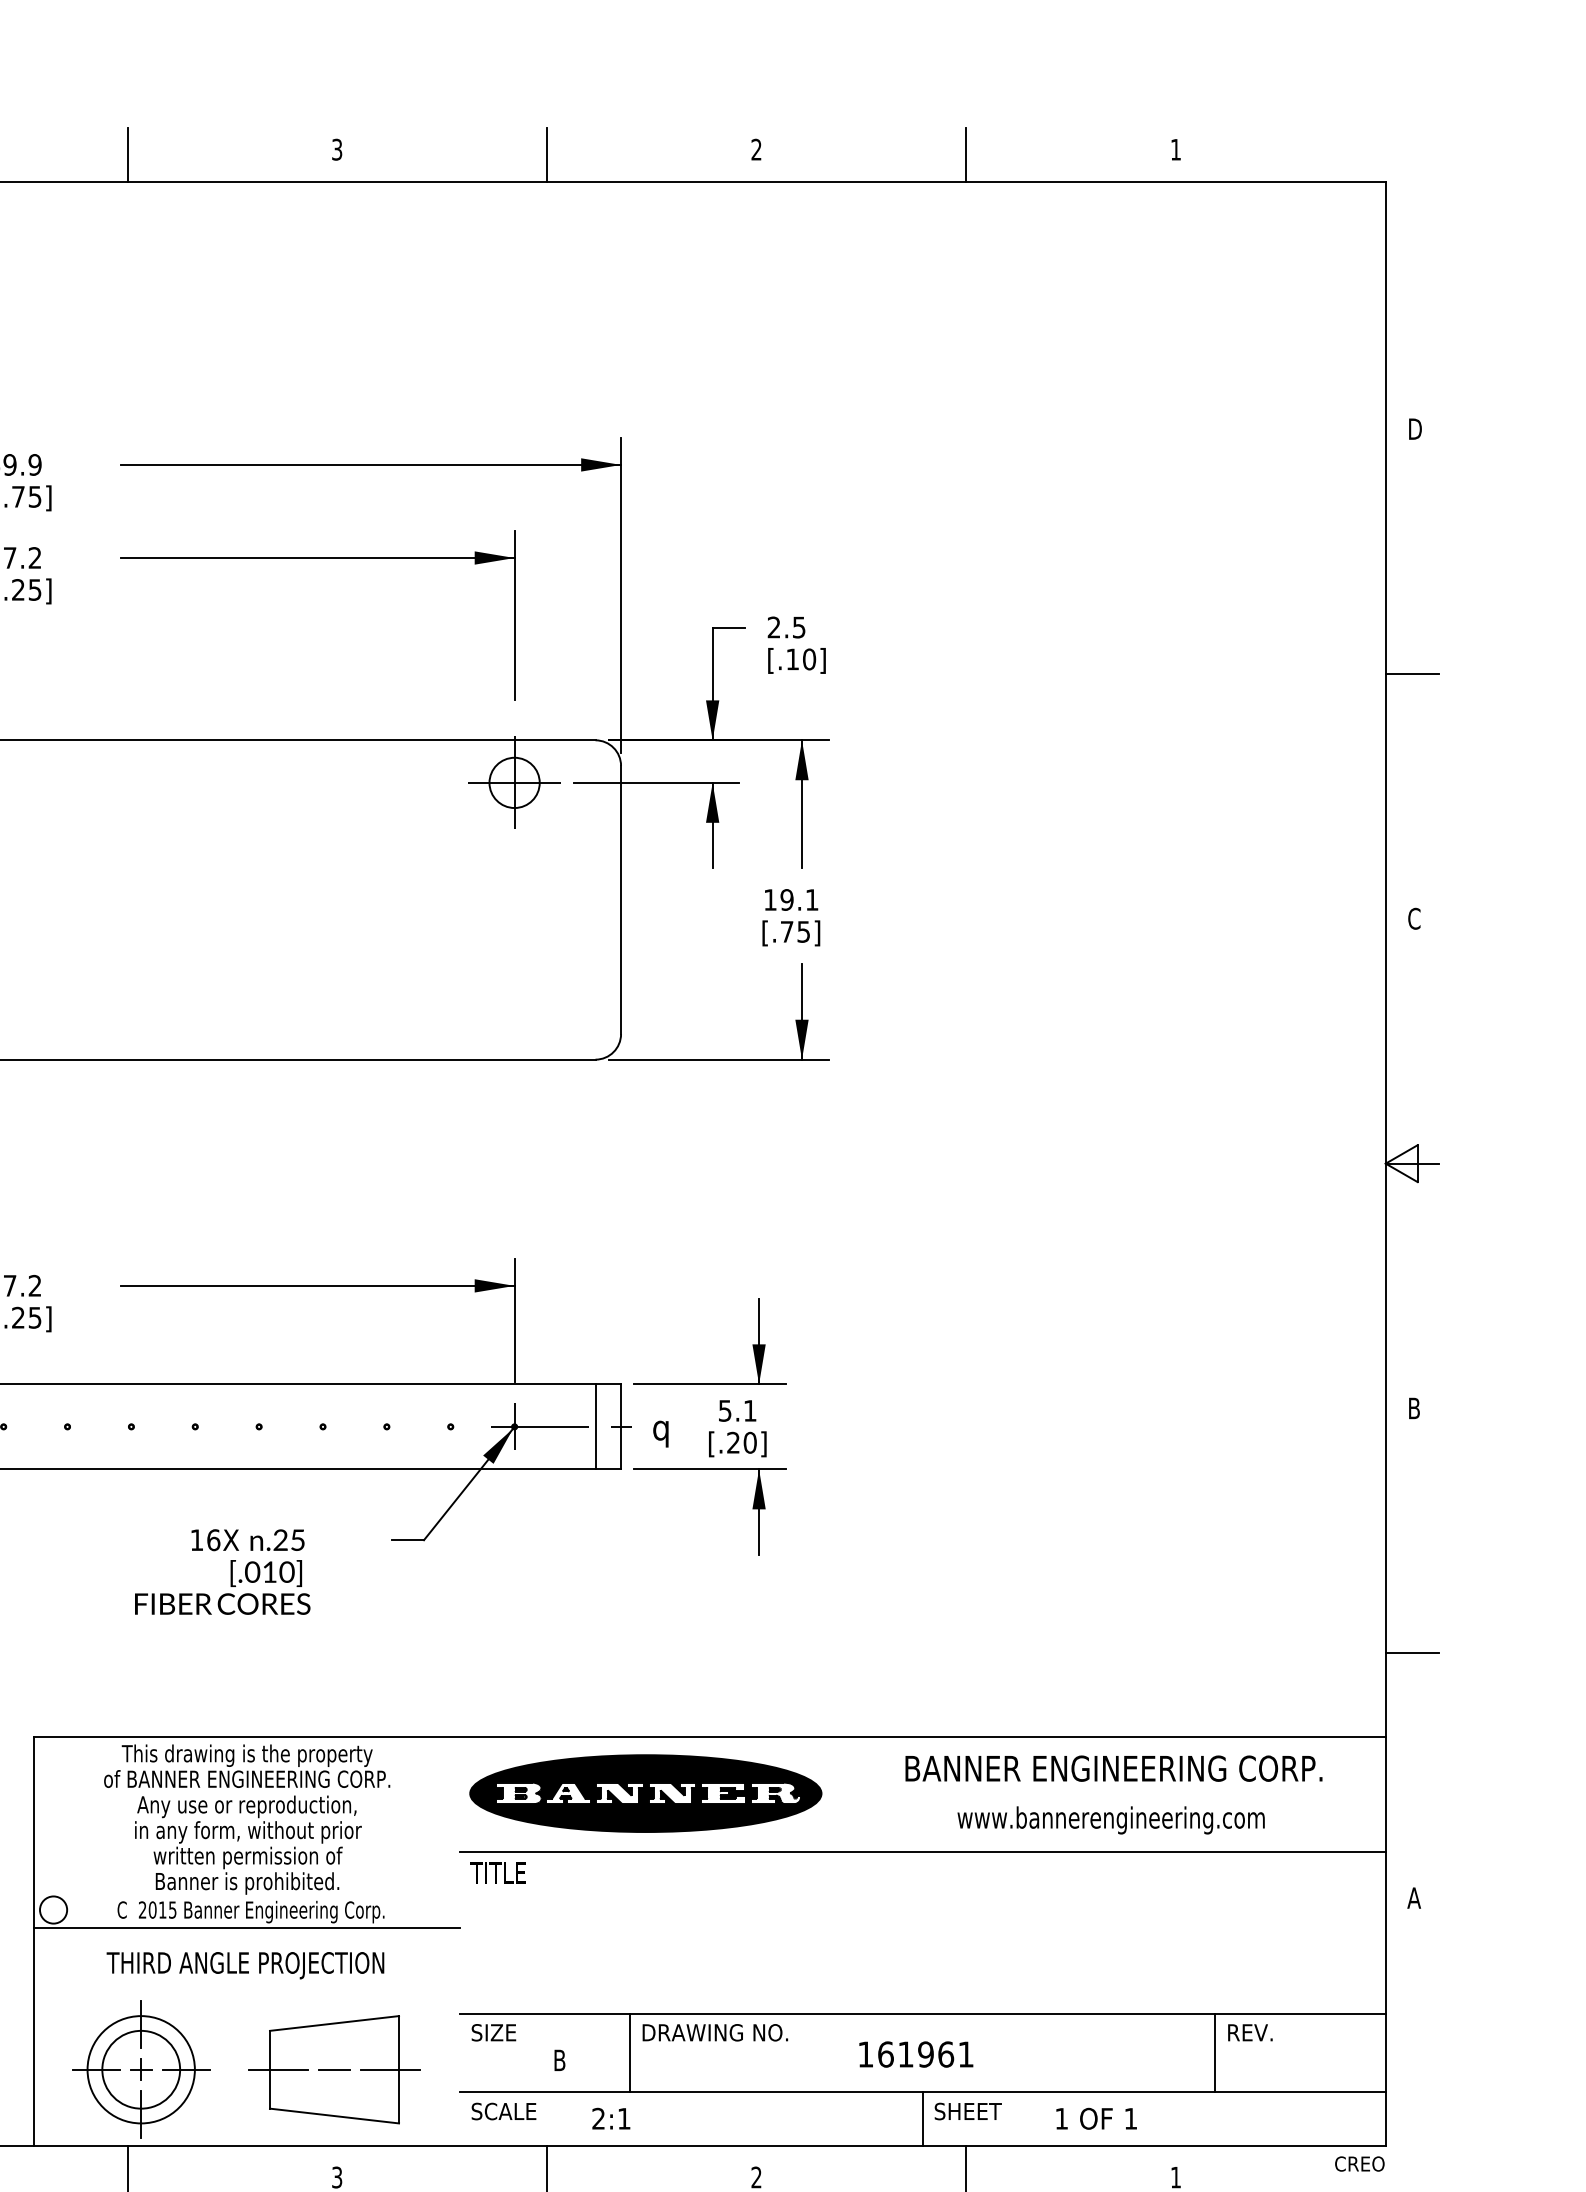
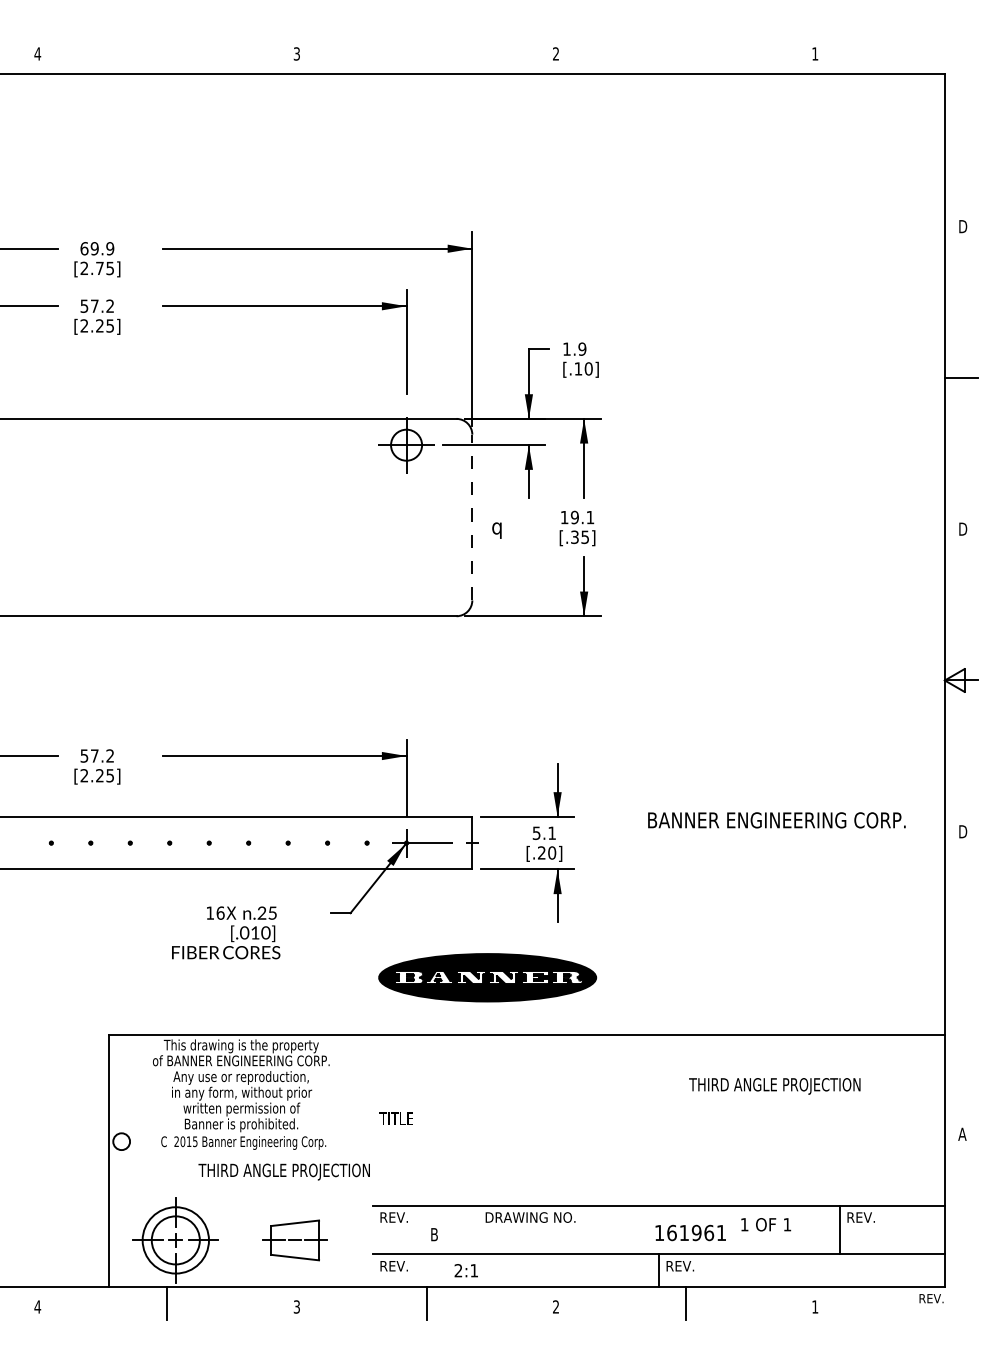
line: (127, 153) -> (167, 56), removed
line: (546, 153) -> (426, 56), removed
line: (966, 153) -> (685, 56), removed
text: (786, 626) -> (574, 348), 2.5 -> 1.9
line: (621, 899) -> (472, 517), solid -> dashed
text: (1414, 917) -> (962, 528), C -> D
text: (786, 932) -> (574, 537), [.75] -> [.35]
text: (1415, 1409) -> (963, 832), B -> D
line: (595, 1425) -> (456, 842), removed
text: (660, 1433) -> (496, 530), moved
line: (1411, 1654) -> (960, 983), removed
text: (1113, 1768) -> (776, 820), moved
part: (645, 1793) -> (487, 977), moved
text: (1111, 1819) -> (775, 1085), www.bannerengineering.com -> THIRD ANGLE PROJECTION
line: (922, 1851) -> (658, 1105), removed
line: (245, 1929) -> (240, 1153), removed
text: (244, 1964) -> (283, 1171), moved
text: (493, 2032) -> (393, 1217), SIZE -> REV.
line: (629, 2052) -> (477, 1229), removed
text: (915, 2053) -> (690, 1232), moved
part: (333, 2069) -> (294, 1240), size x0.6
text: (503, 2110) -> (399, 1265), SCALE -> REV.
text: (967, 2110) -> (686, 1265), SHEET -> REV.
text: (1097, 2118) -> (766, 1224), moved
text: (1359, 2163) -> (928, 1298), CREO -> REV.

